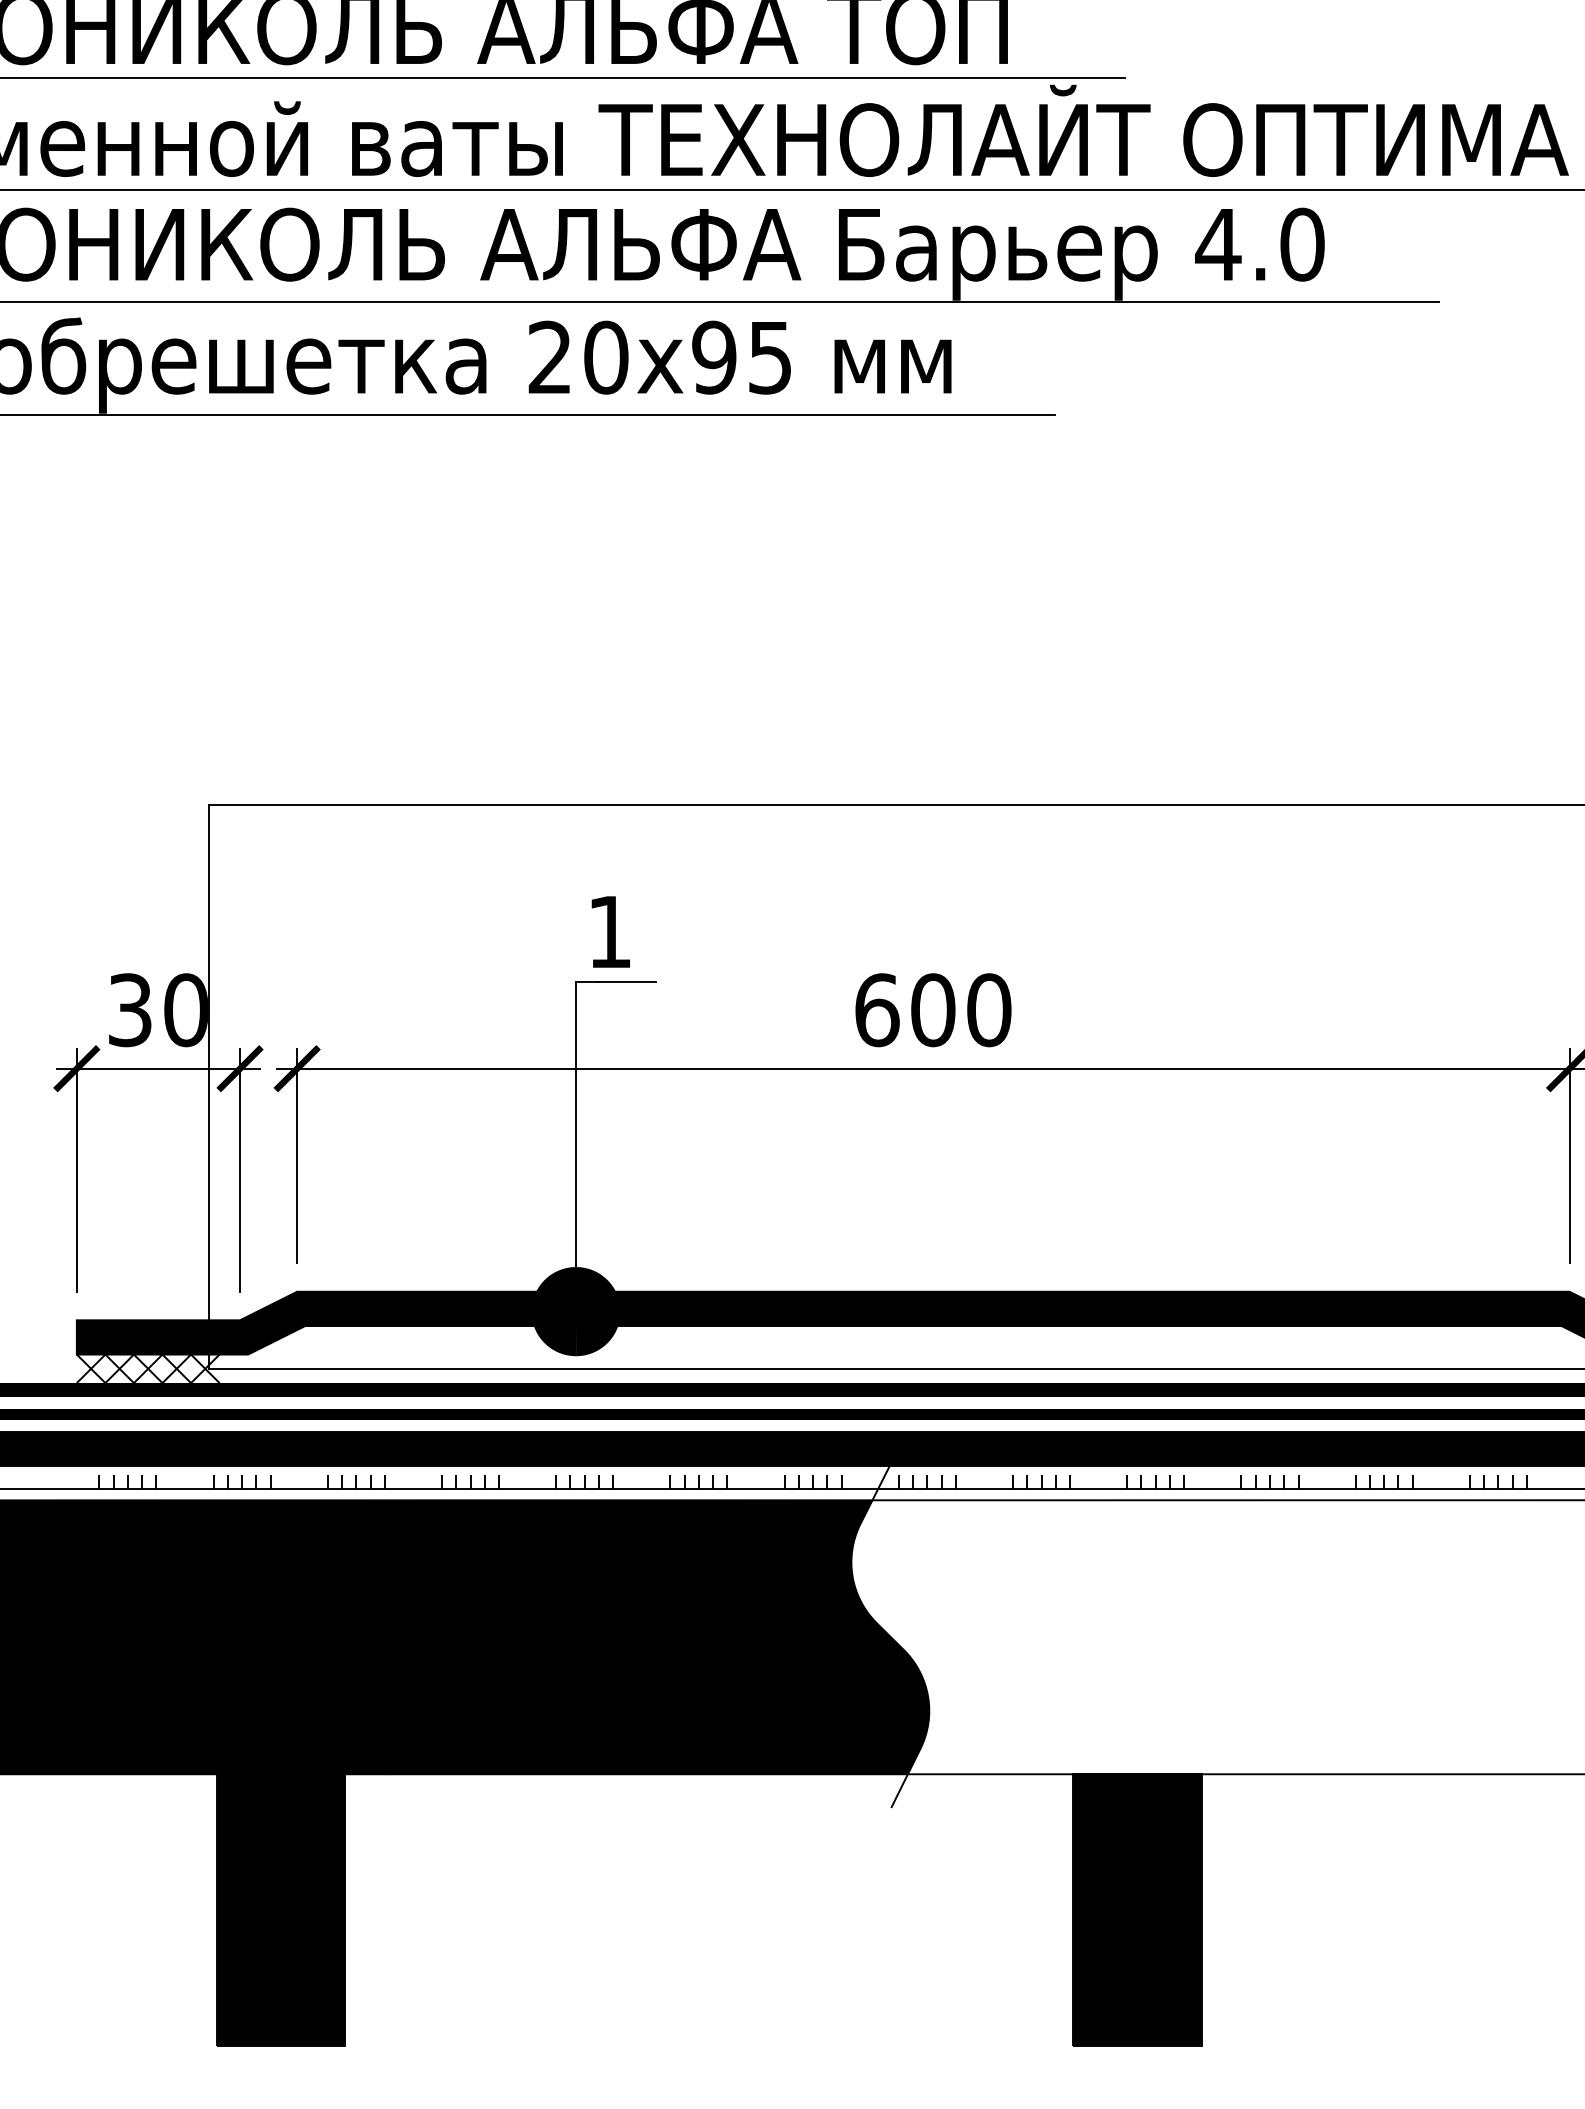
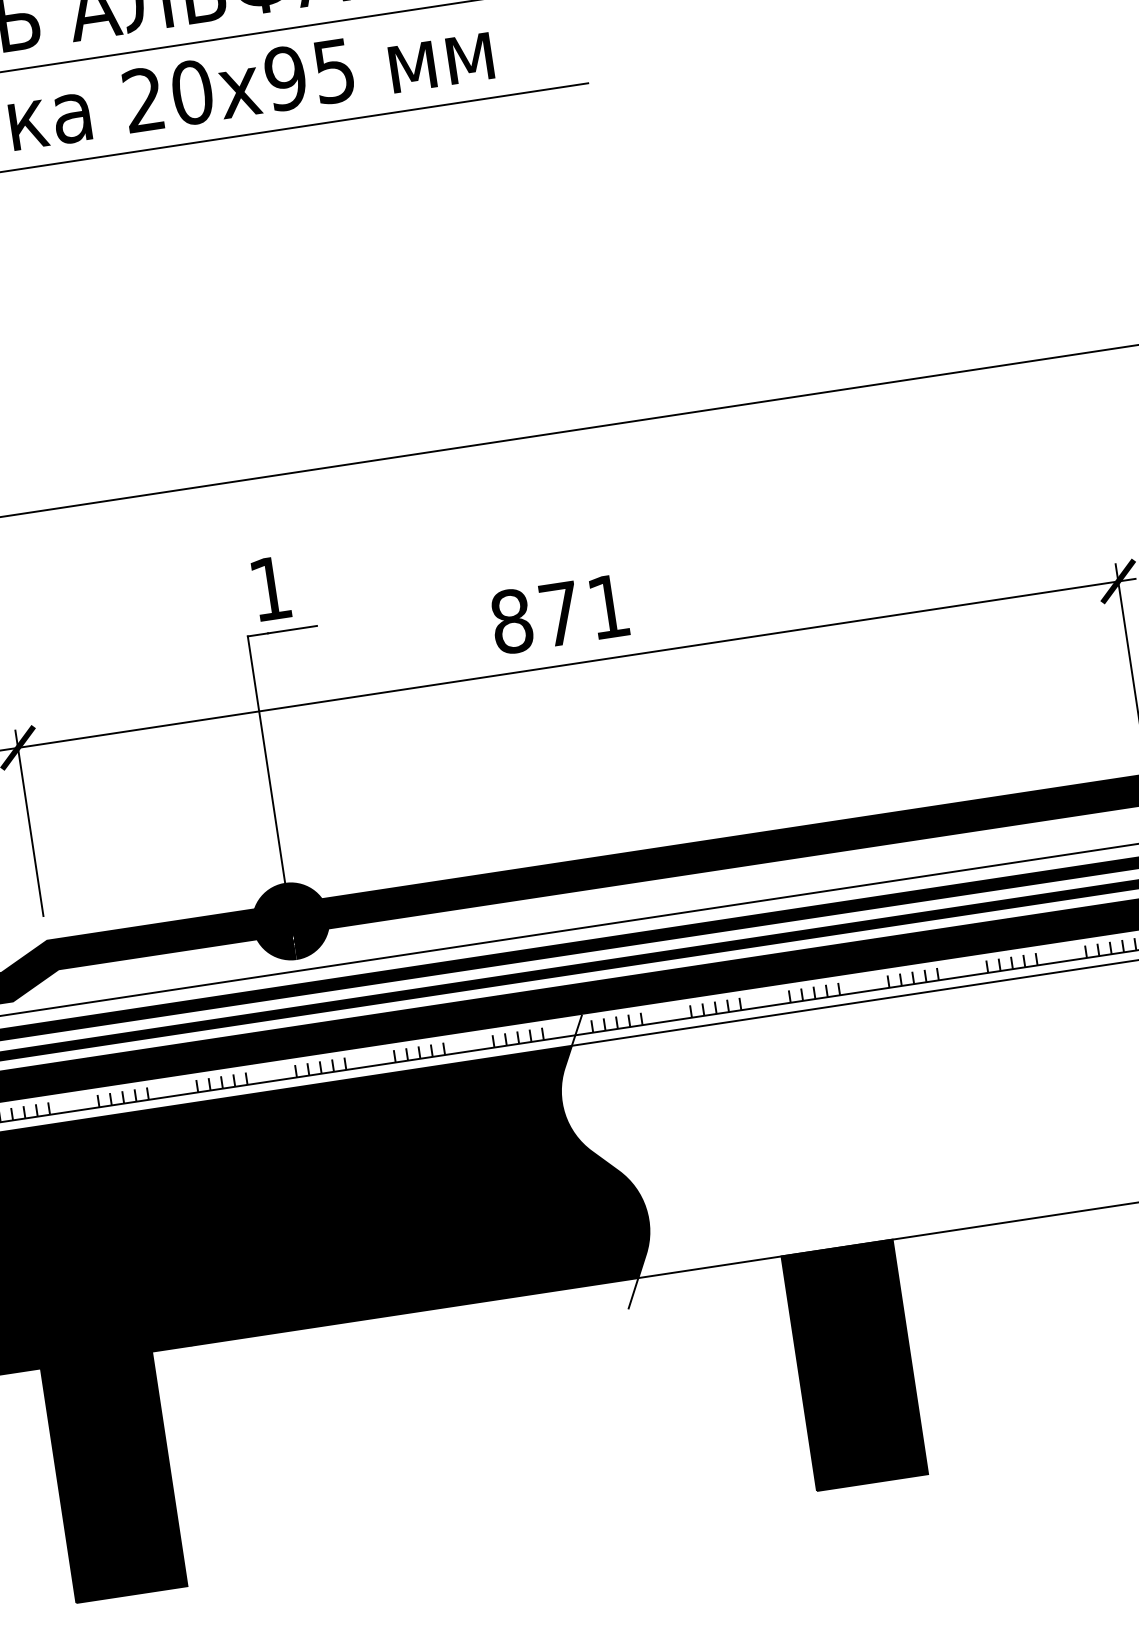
text: (933, 1010) -> (560, 614), 600 -> 871

